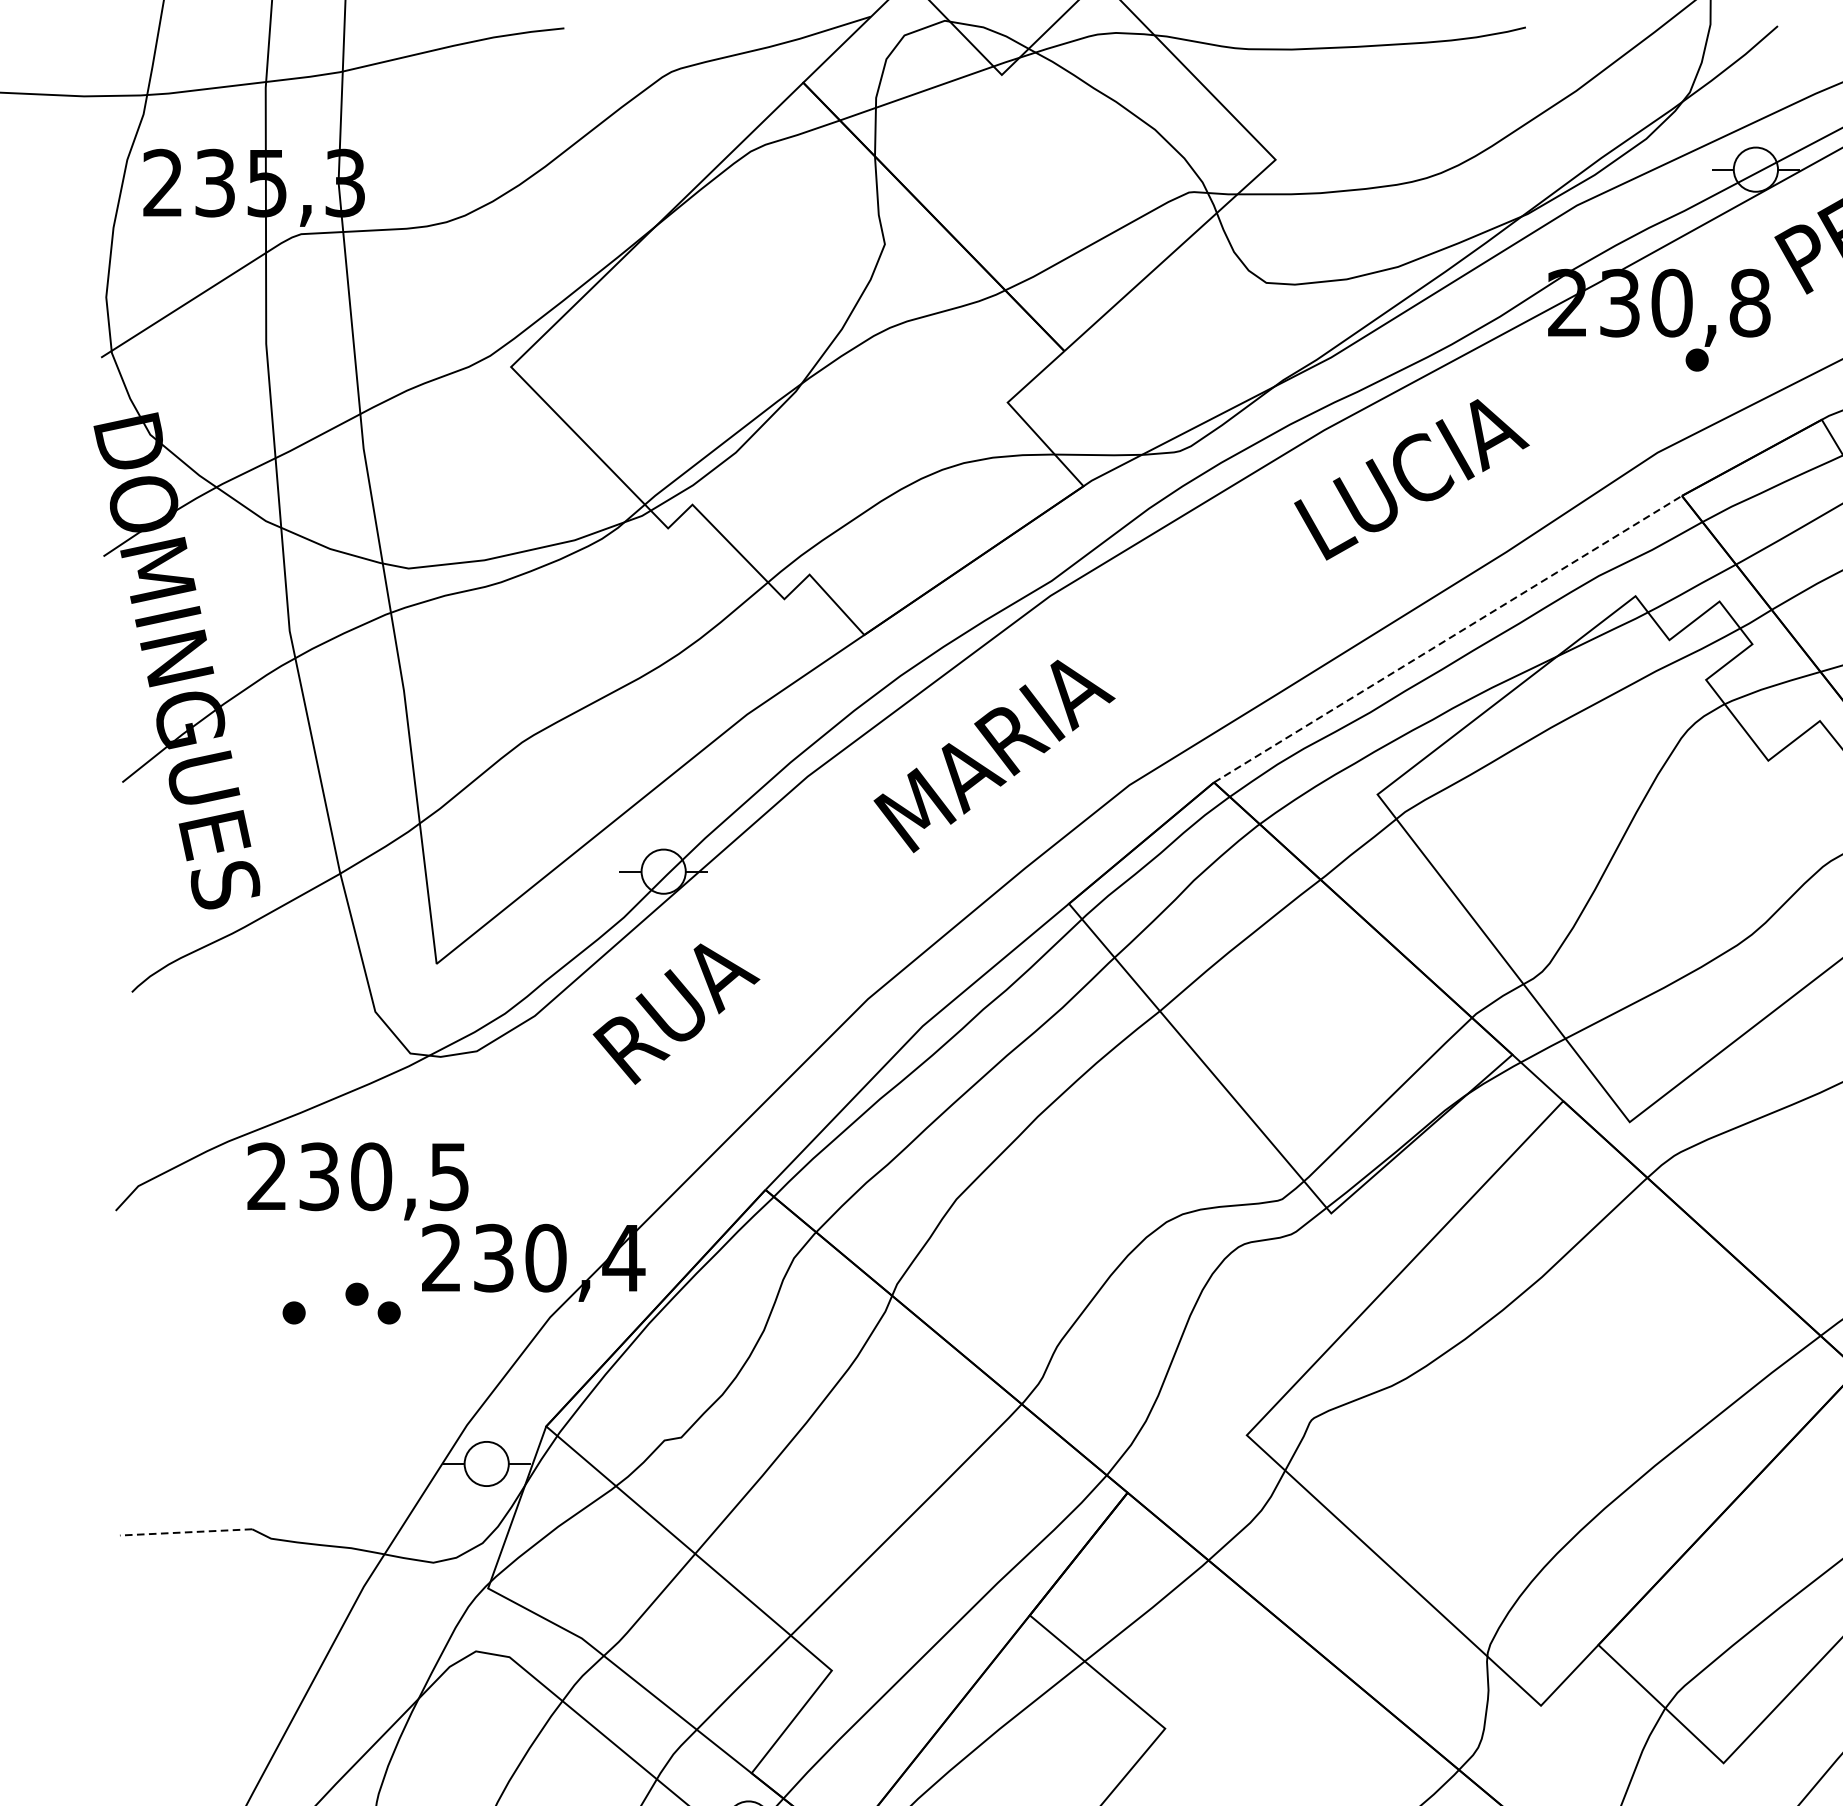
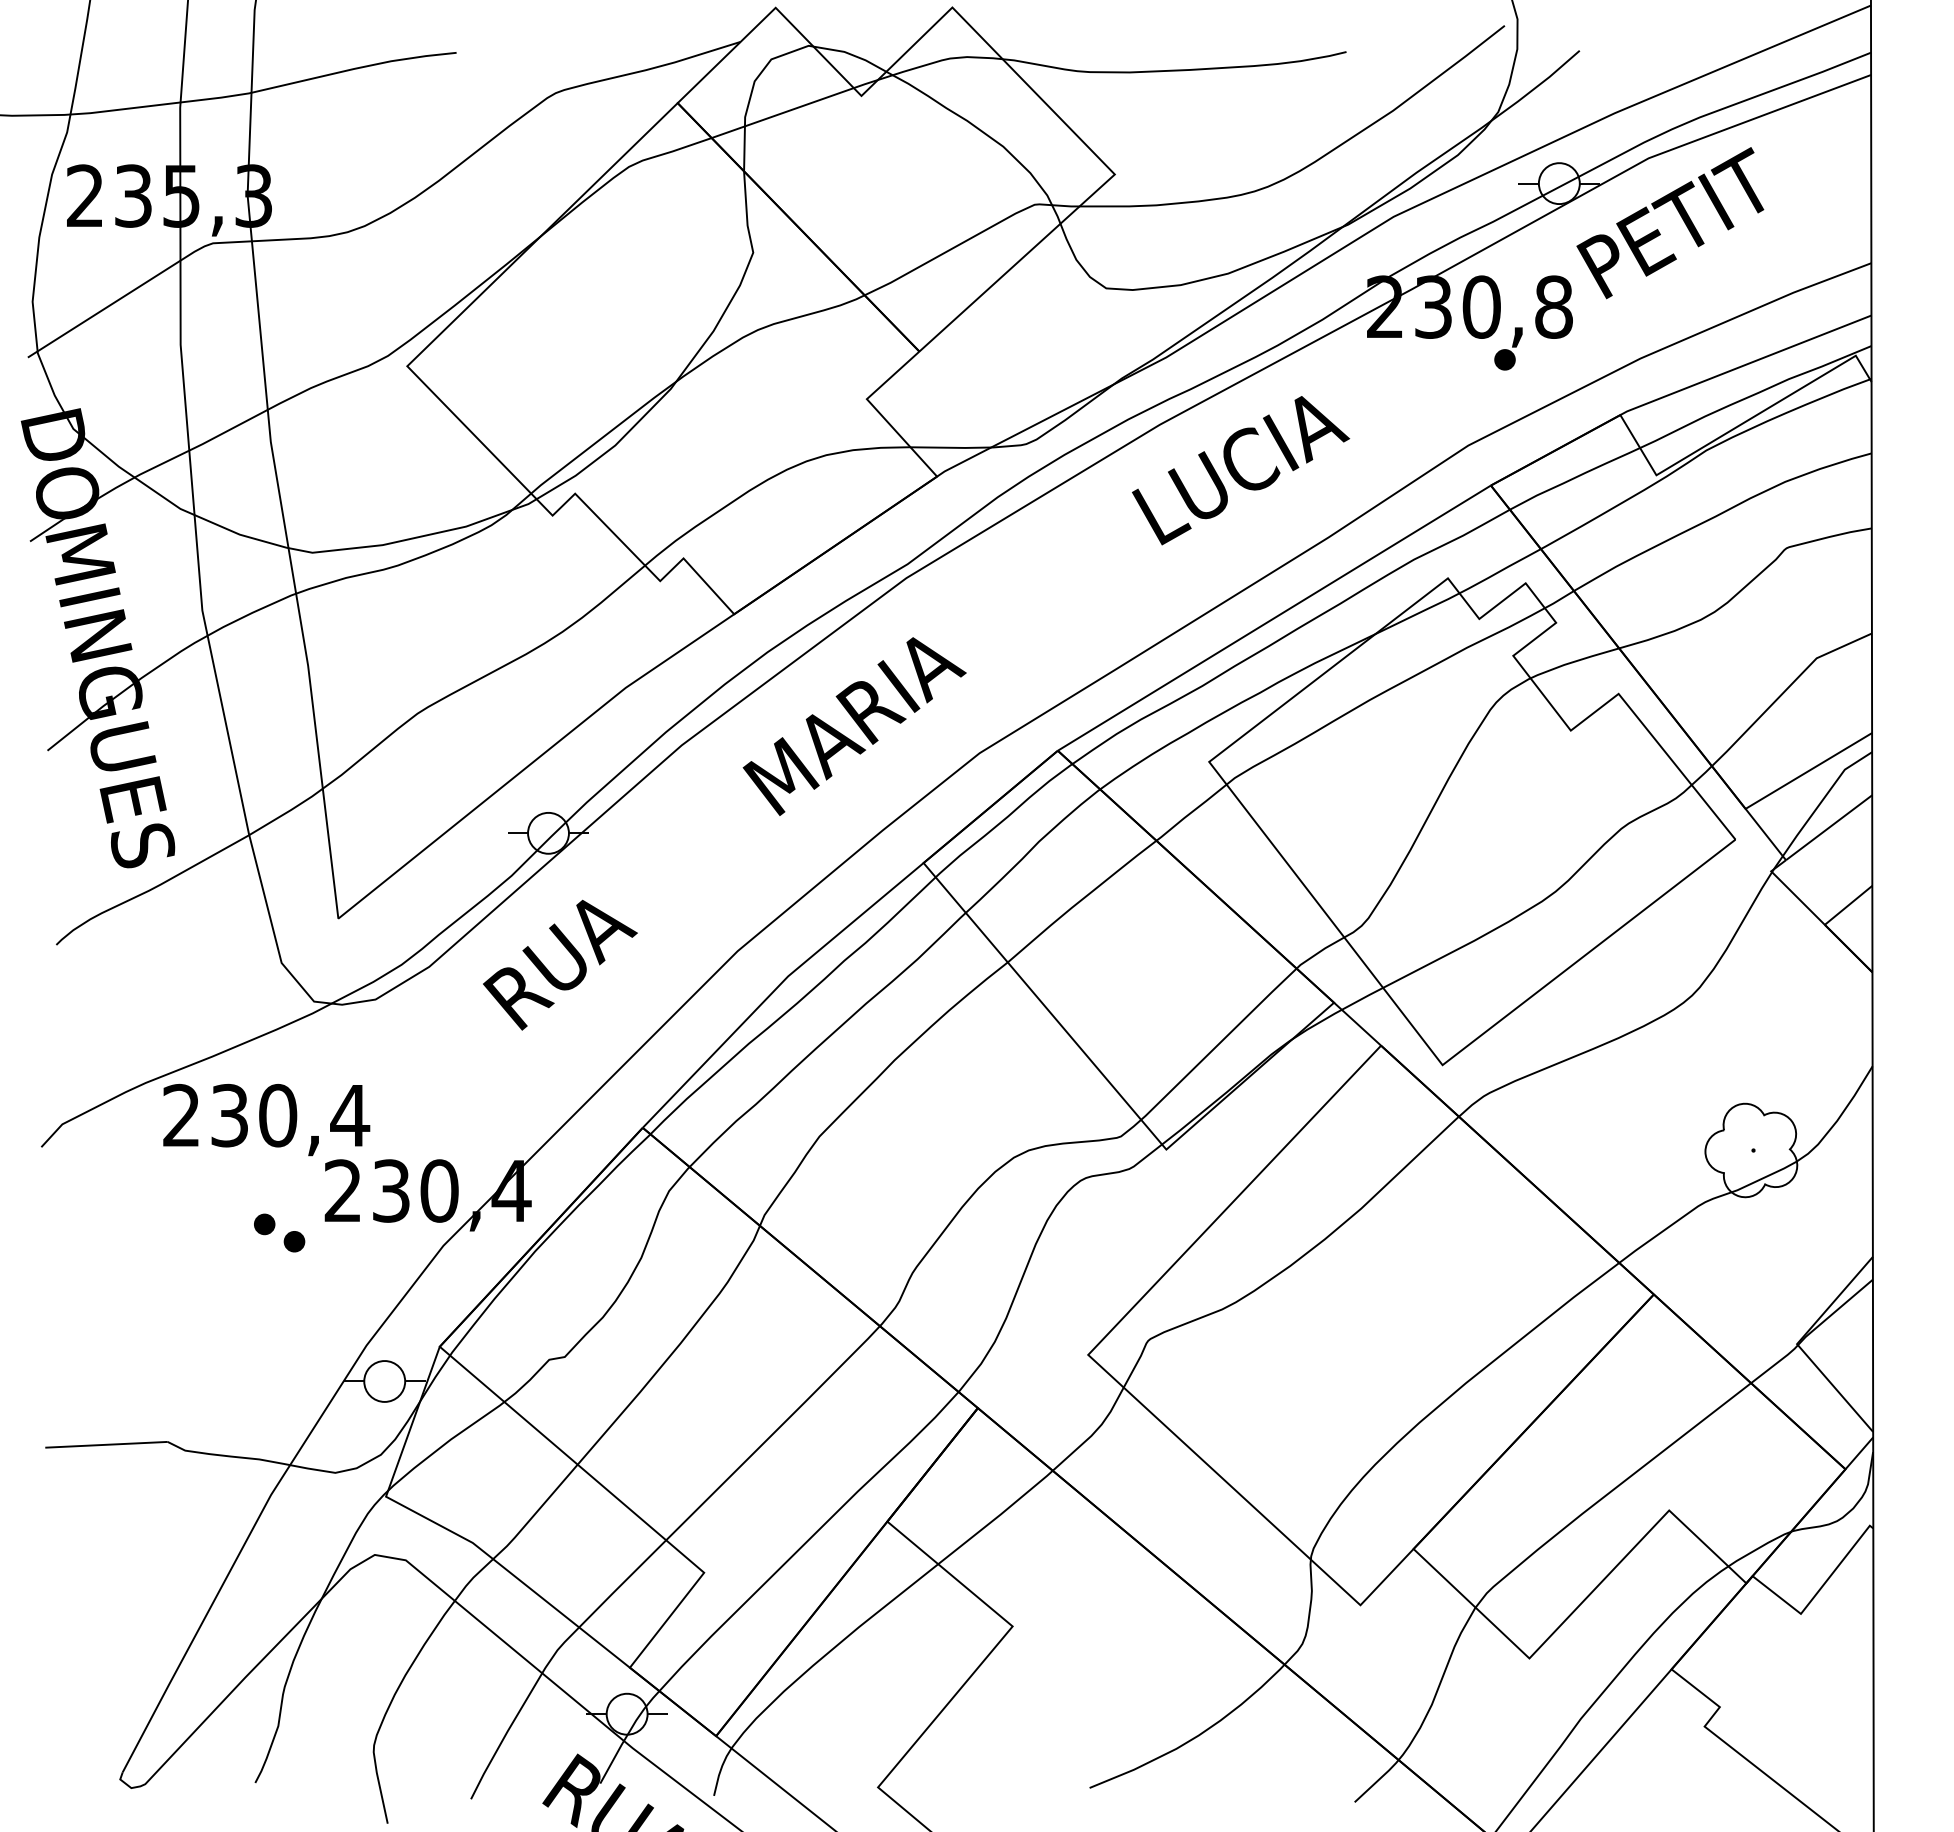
line: (1448, 639) -> (1274, 618), dashed -> solid
text: (449, 1177) -> (350, 1116), 230,5 -> 230,4
part: (294, 1312) -> (206, 1241), removed
line: (186, 1532) -> (106, 1444), dashed -> solid

